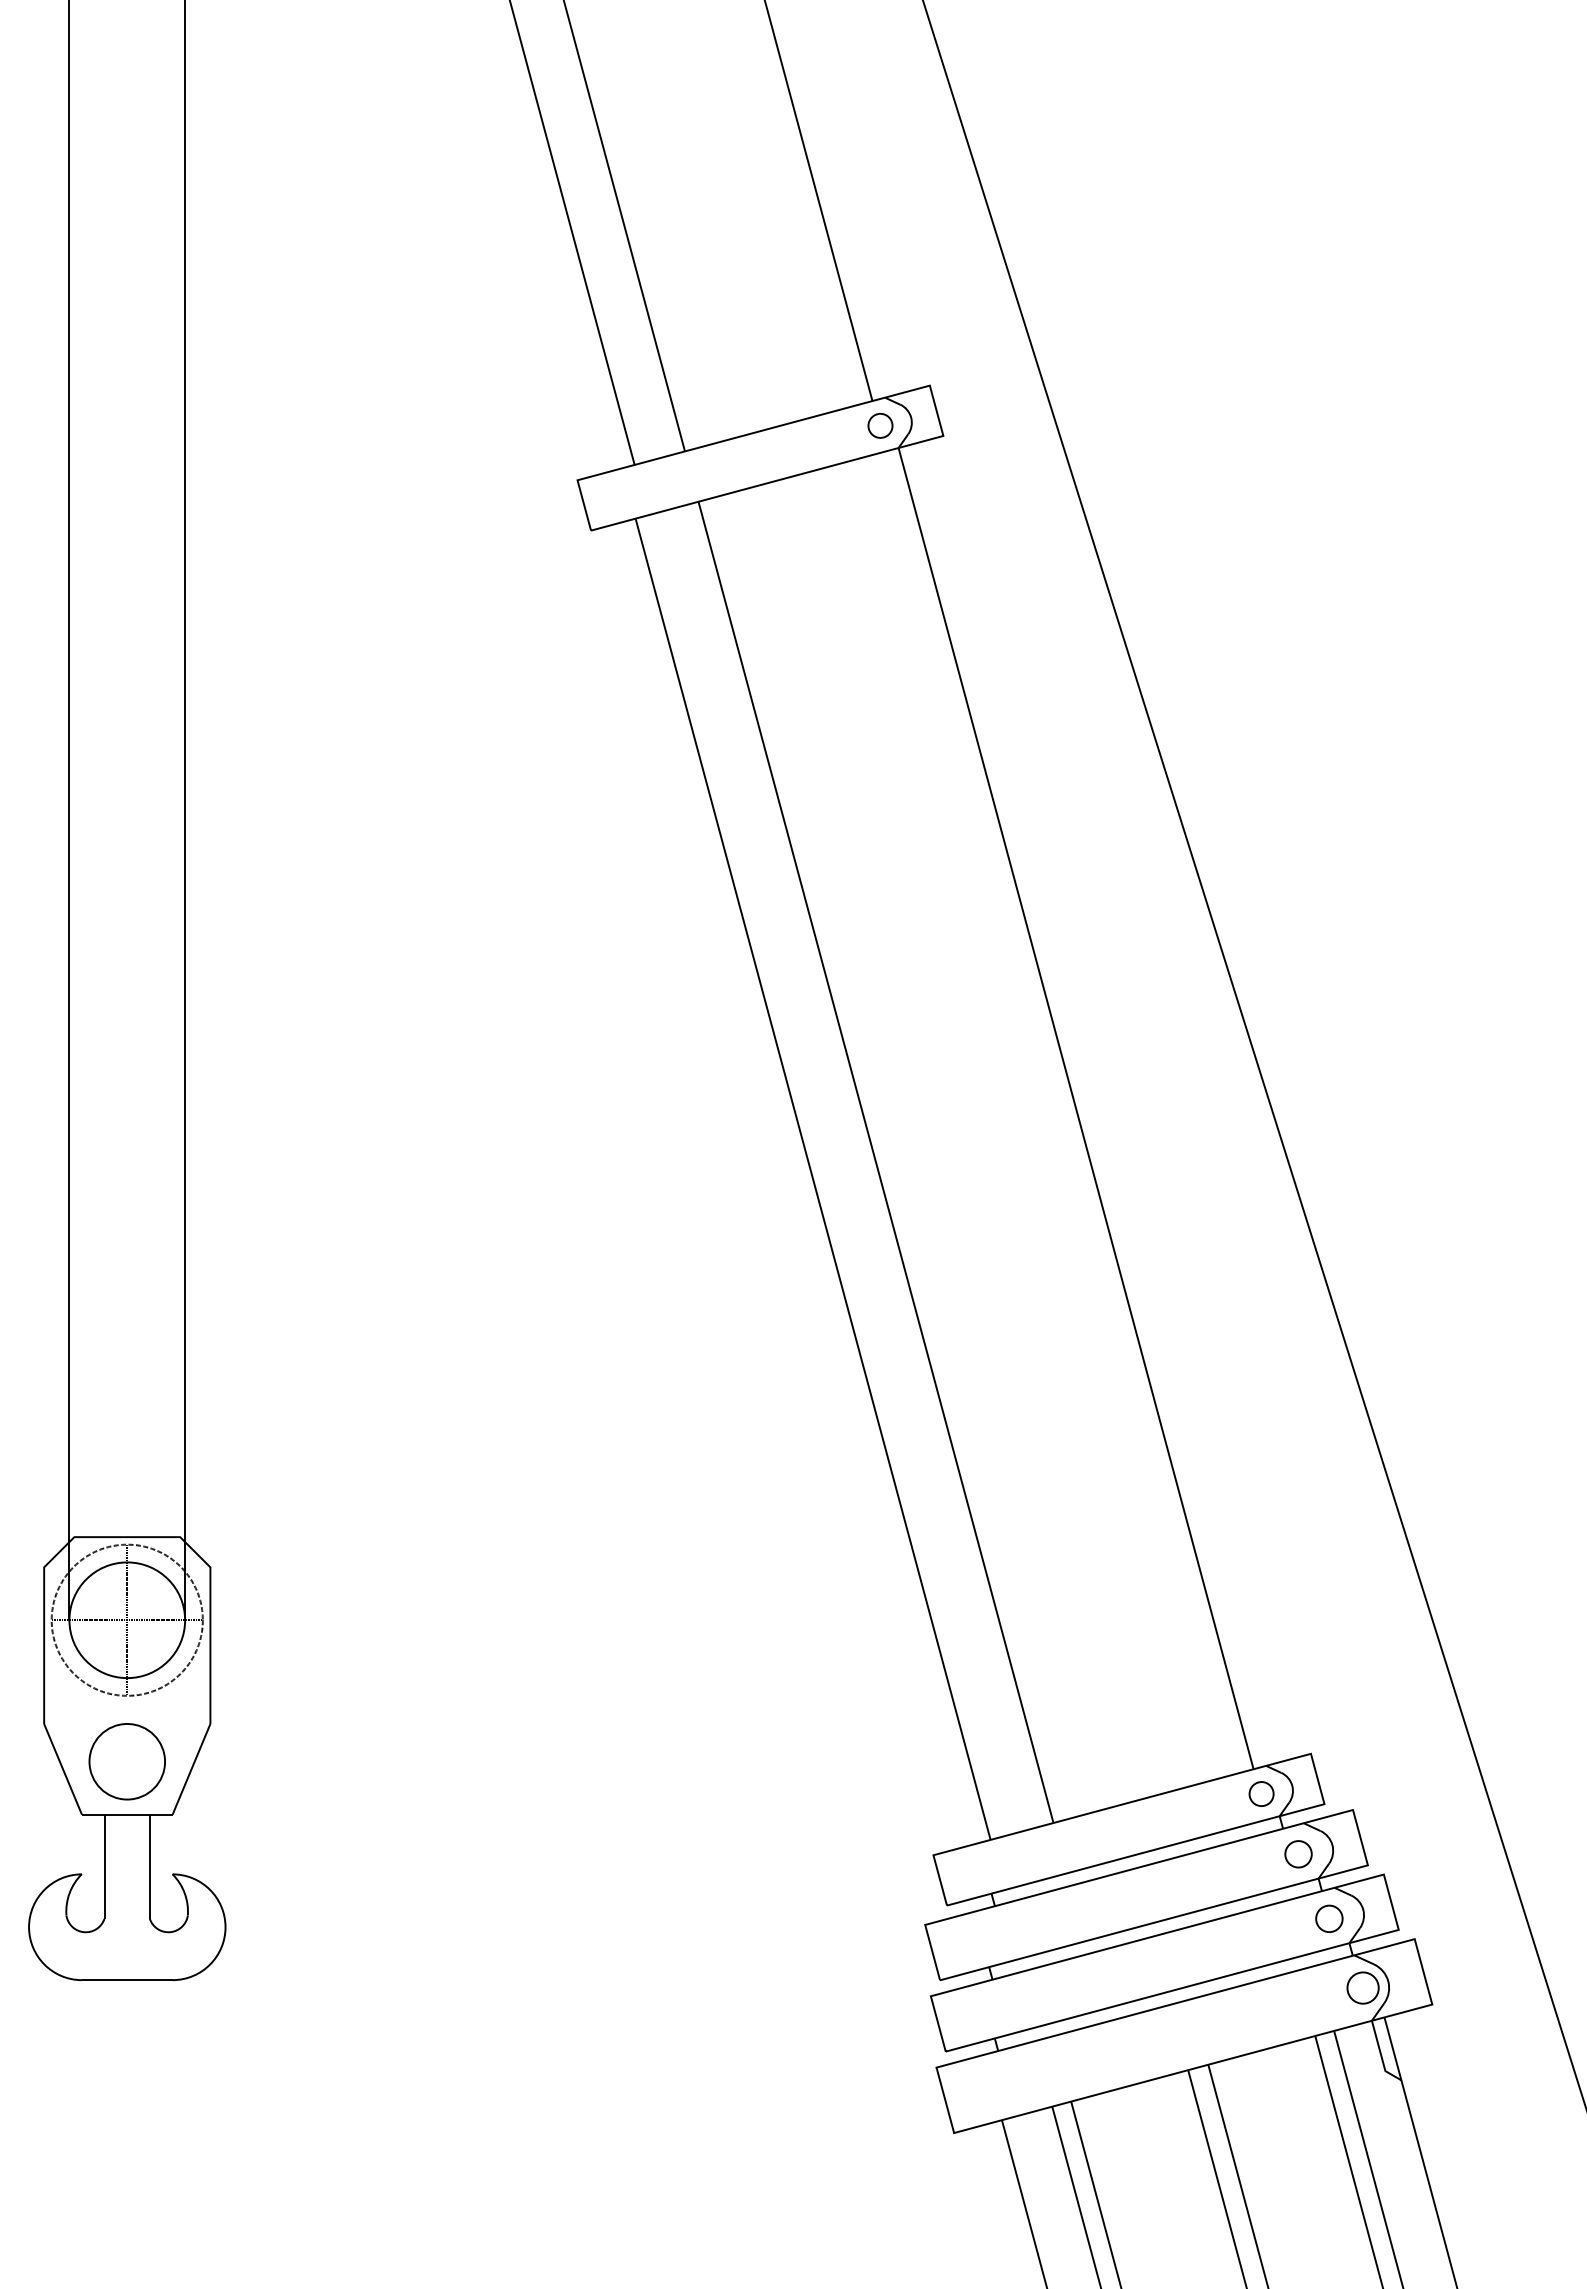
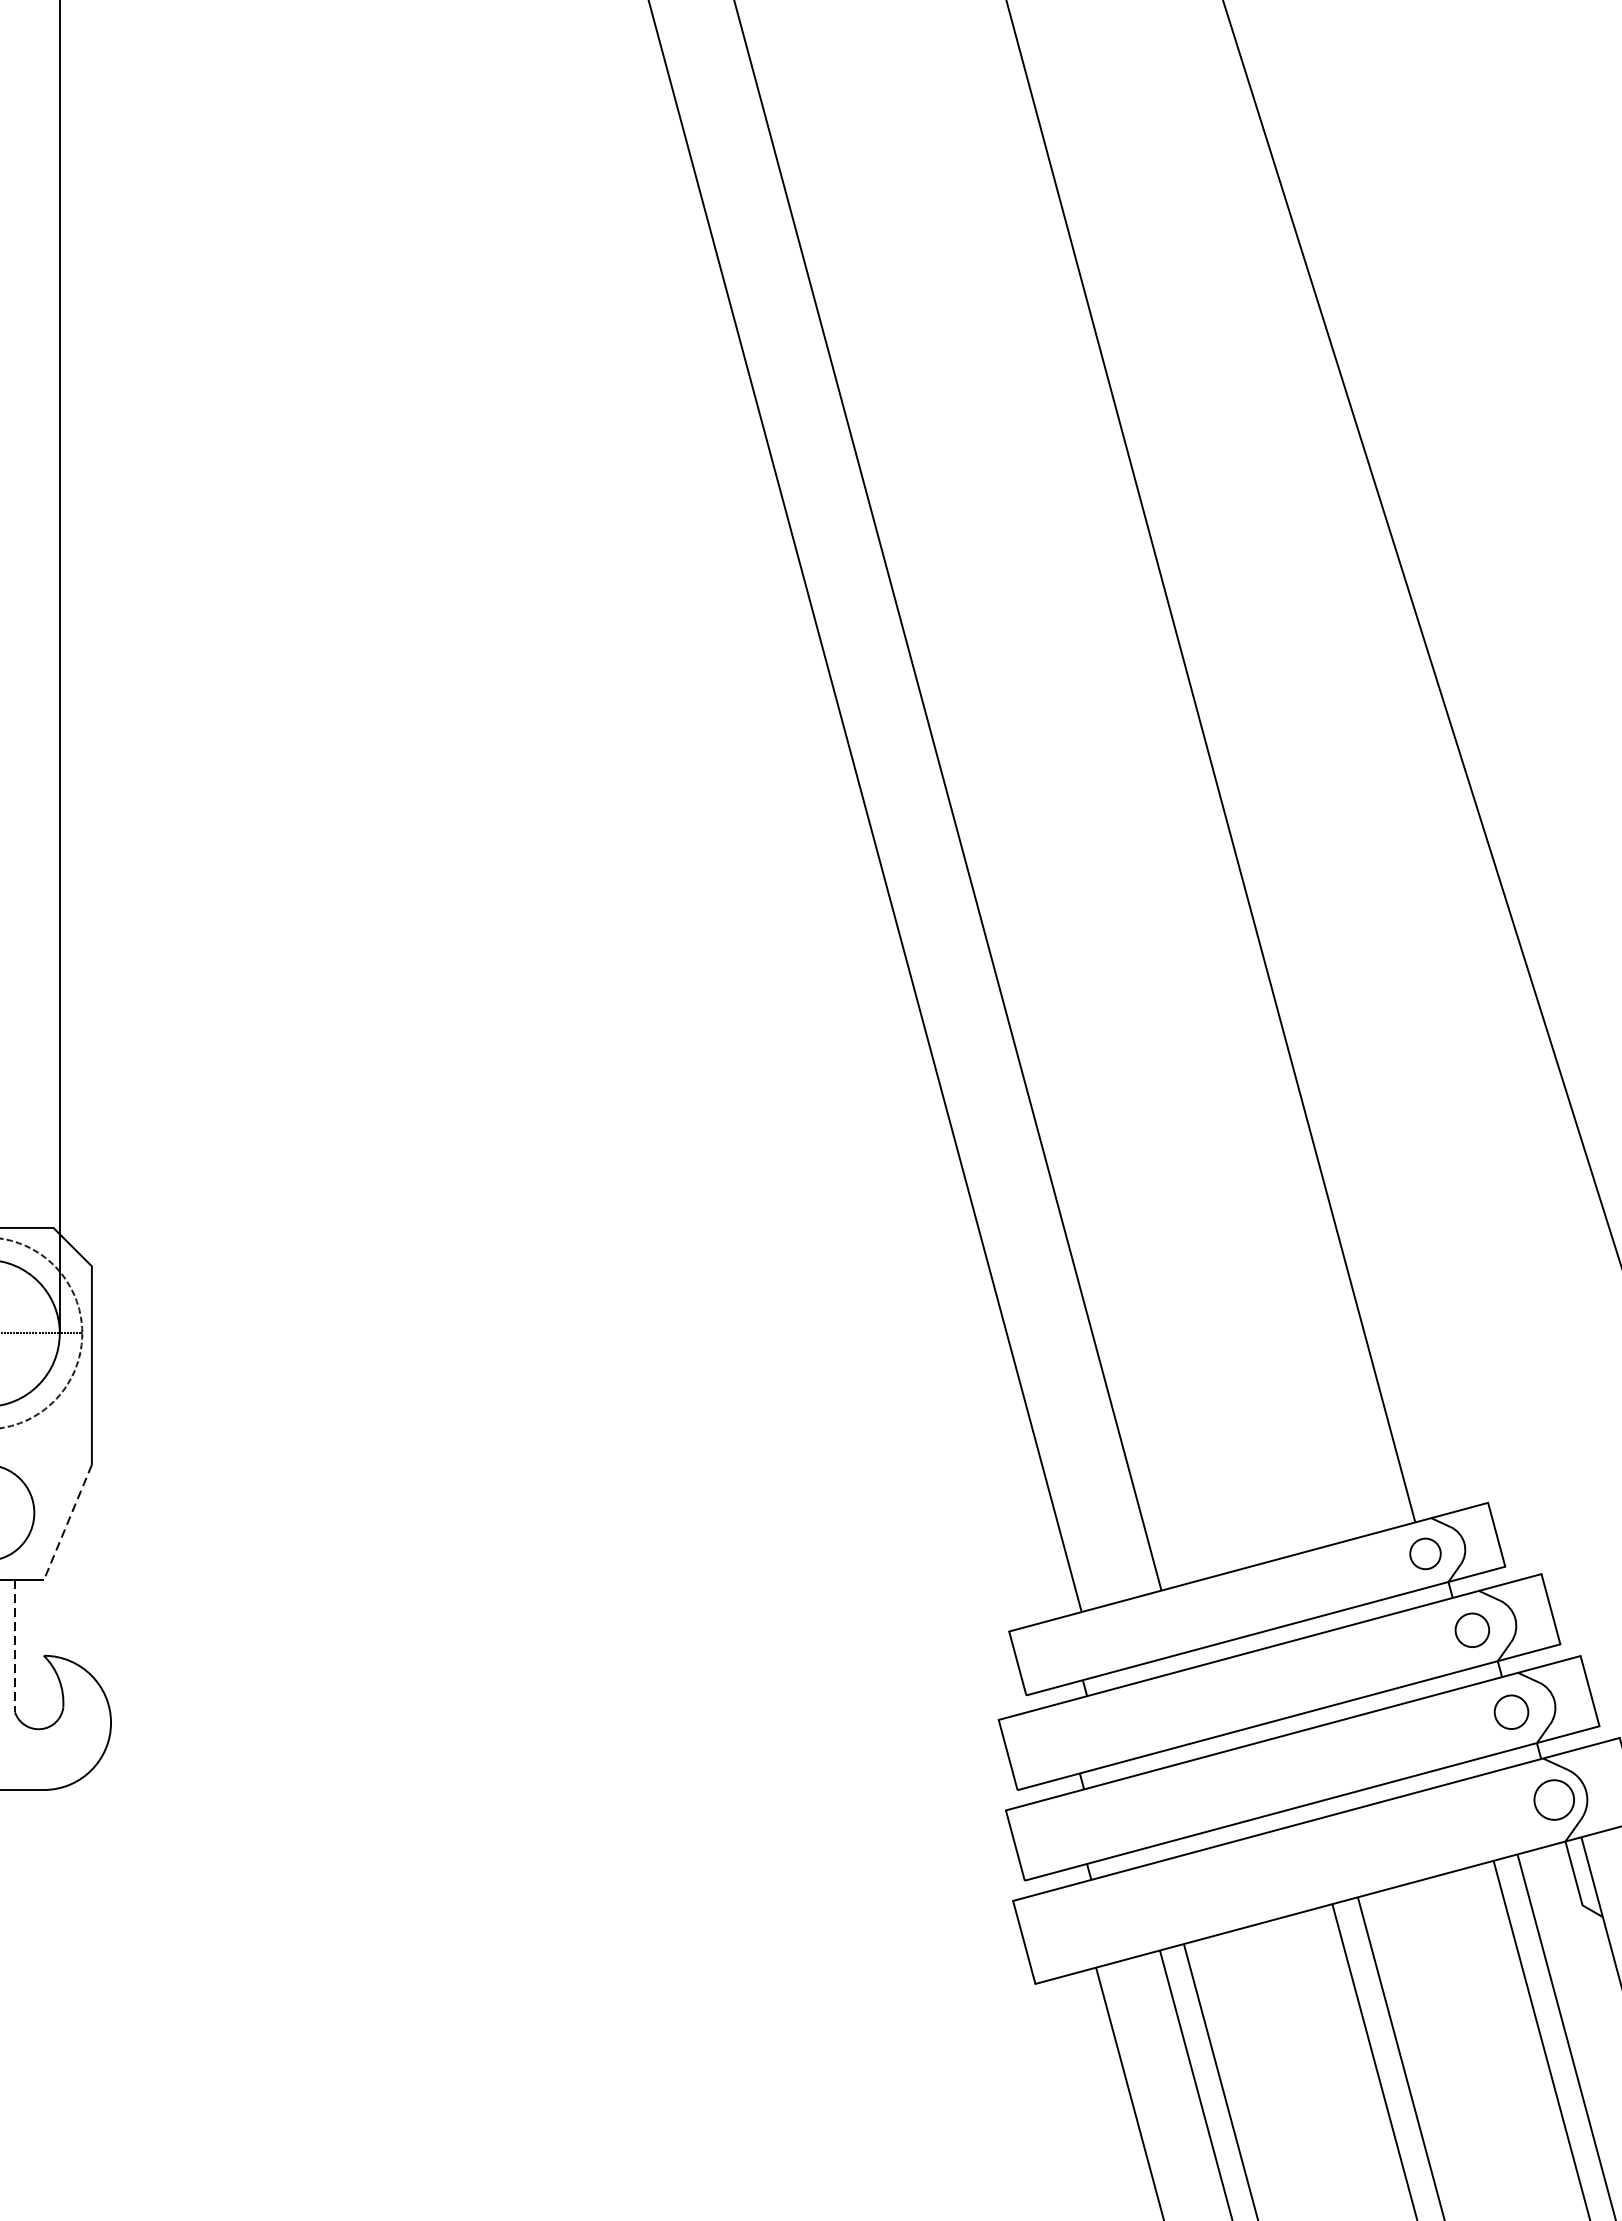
line: (191, 1769) -> (67, 1522), solid -> dashed
line: (149, 1867) -> (14, 1647), solid -> dashed

